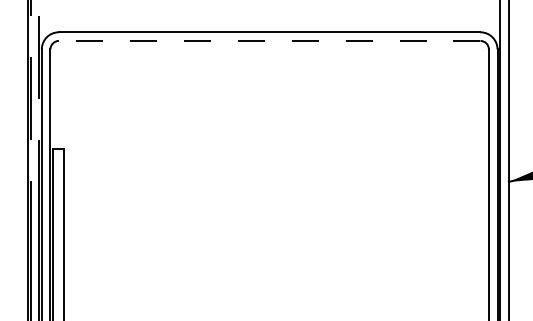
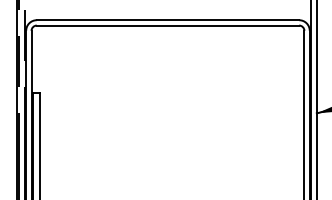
line: (268, 40) -> (167, 25), dashed -> solid

